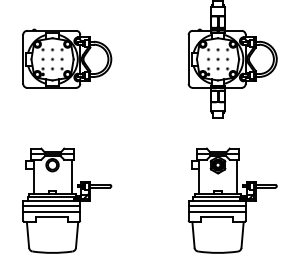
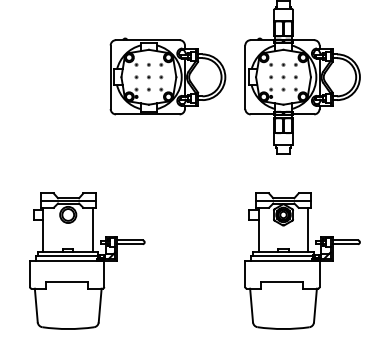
part: (67, 58) -> (168, 76), moved
line: (51, 206) -> (66, 268), removed
line: (216, 206) -> (281, 268), removed
line: (51, 211) -> (66, 275), removed
line: (216, 211) -> (281, 275), removed

